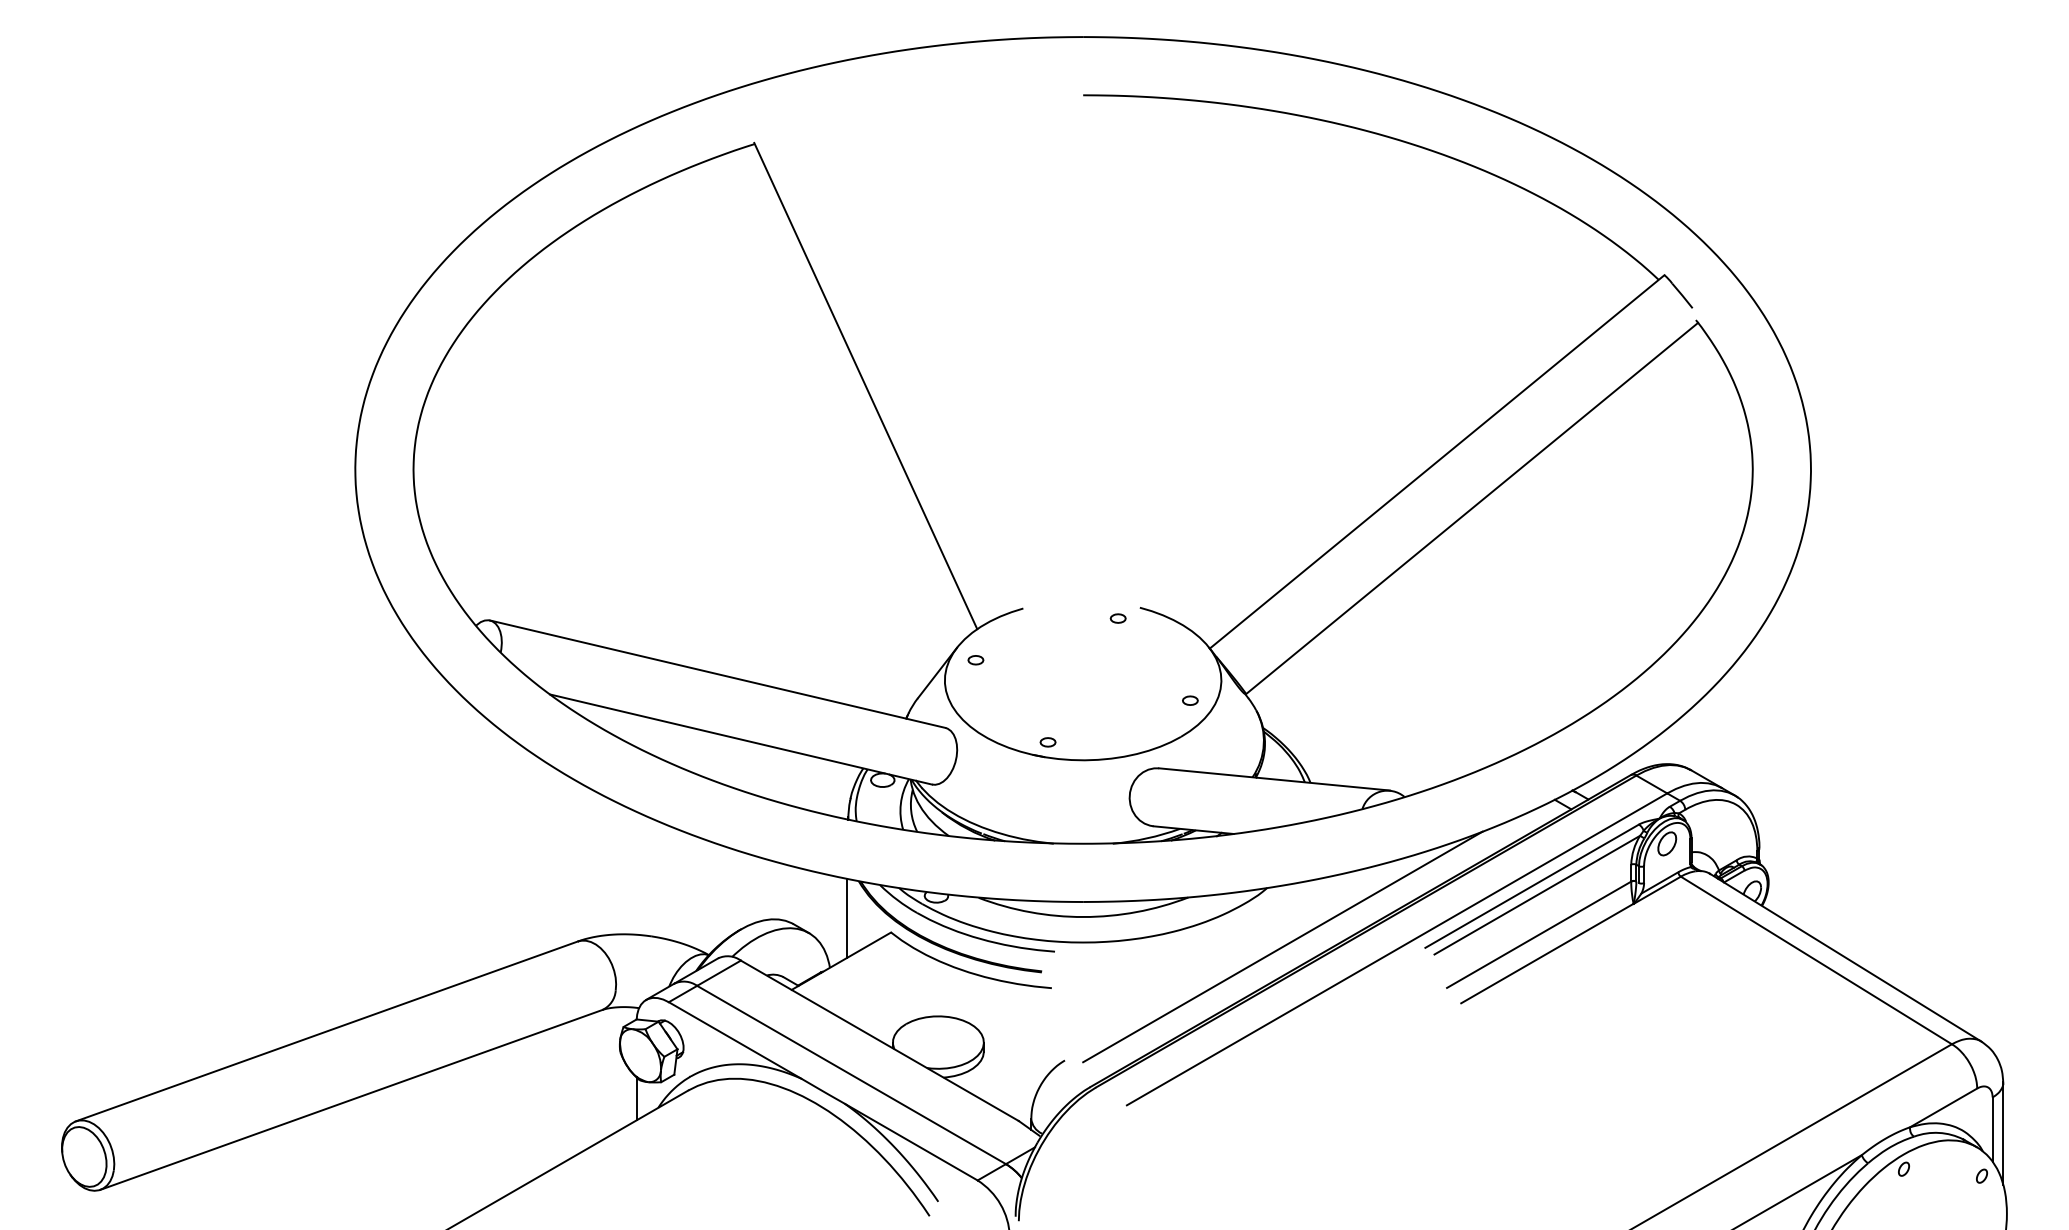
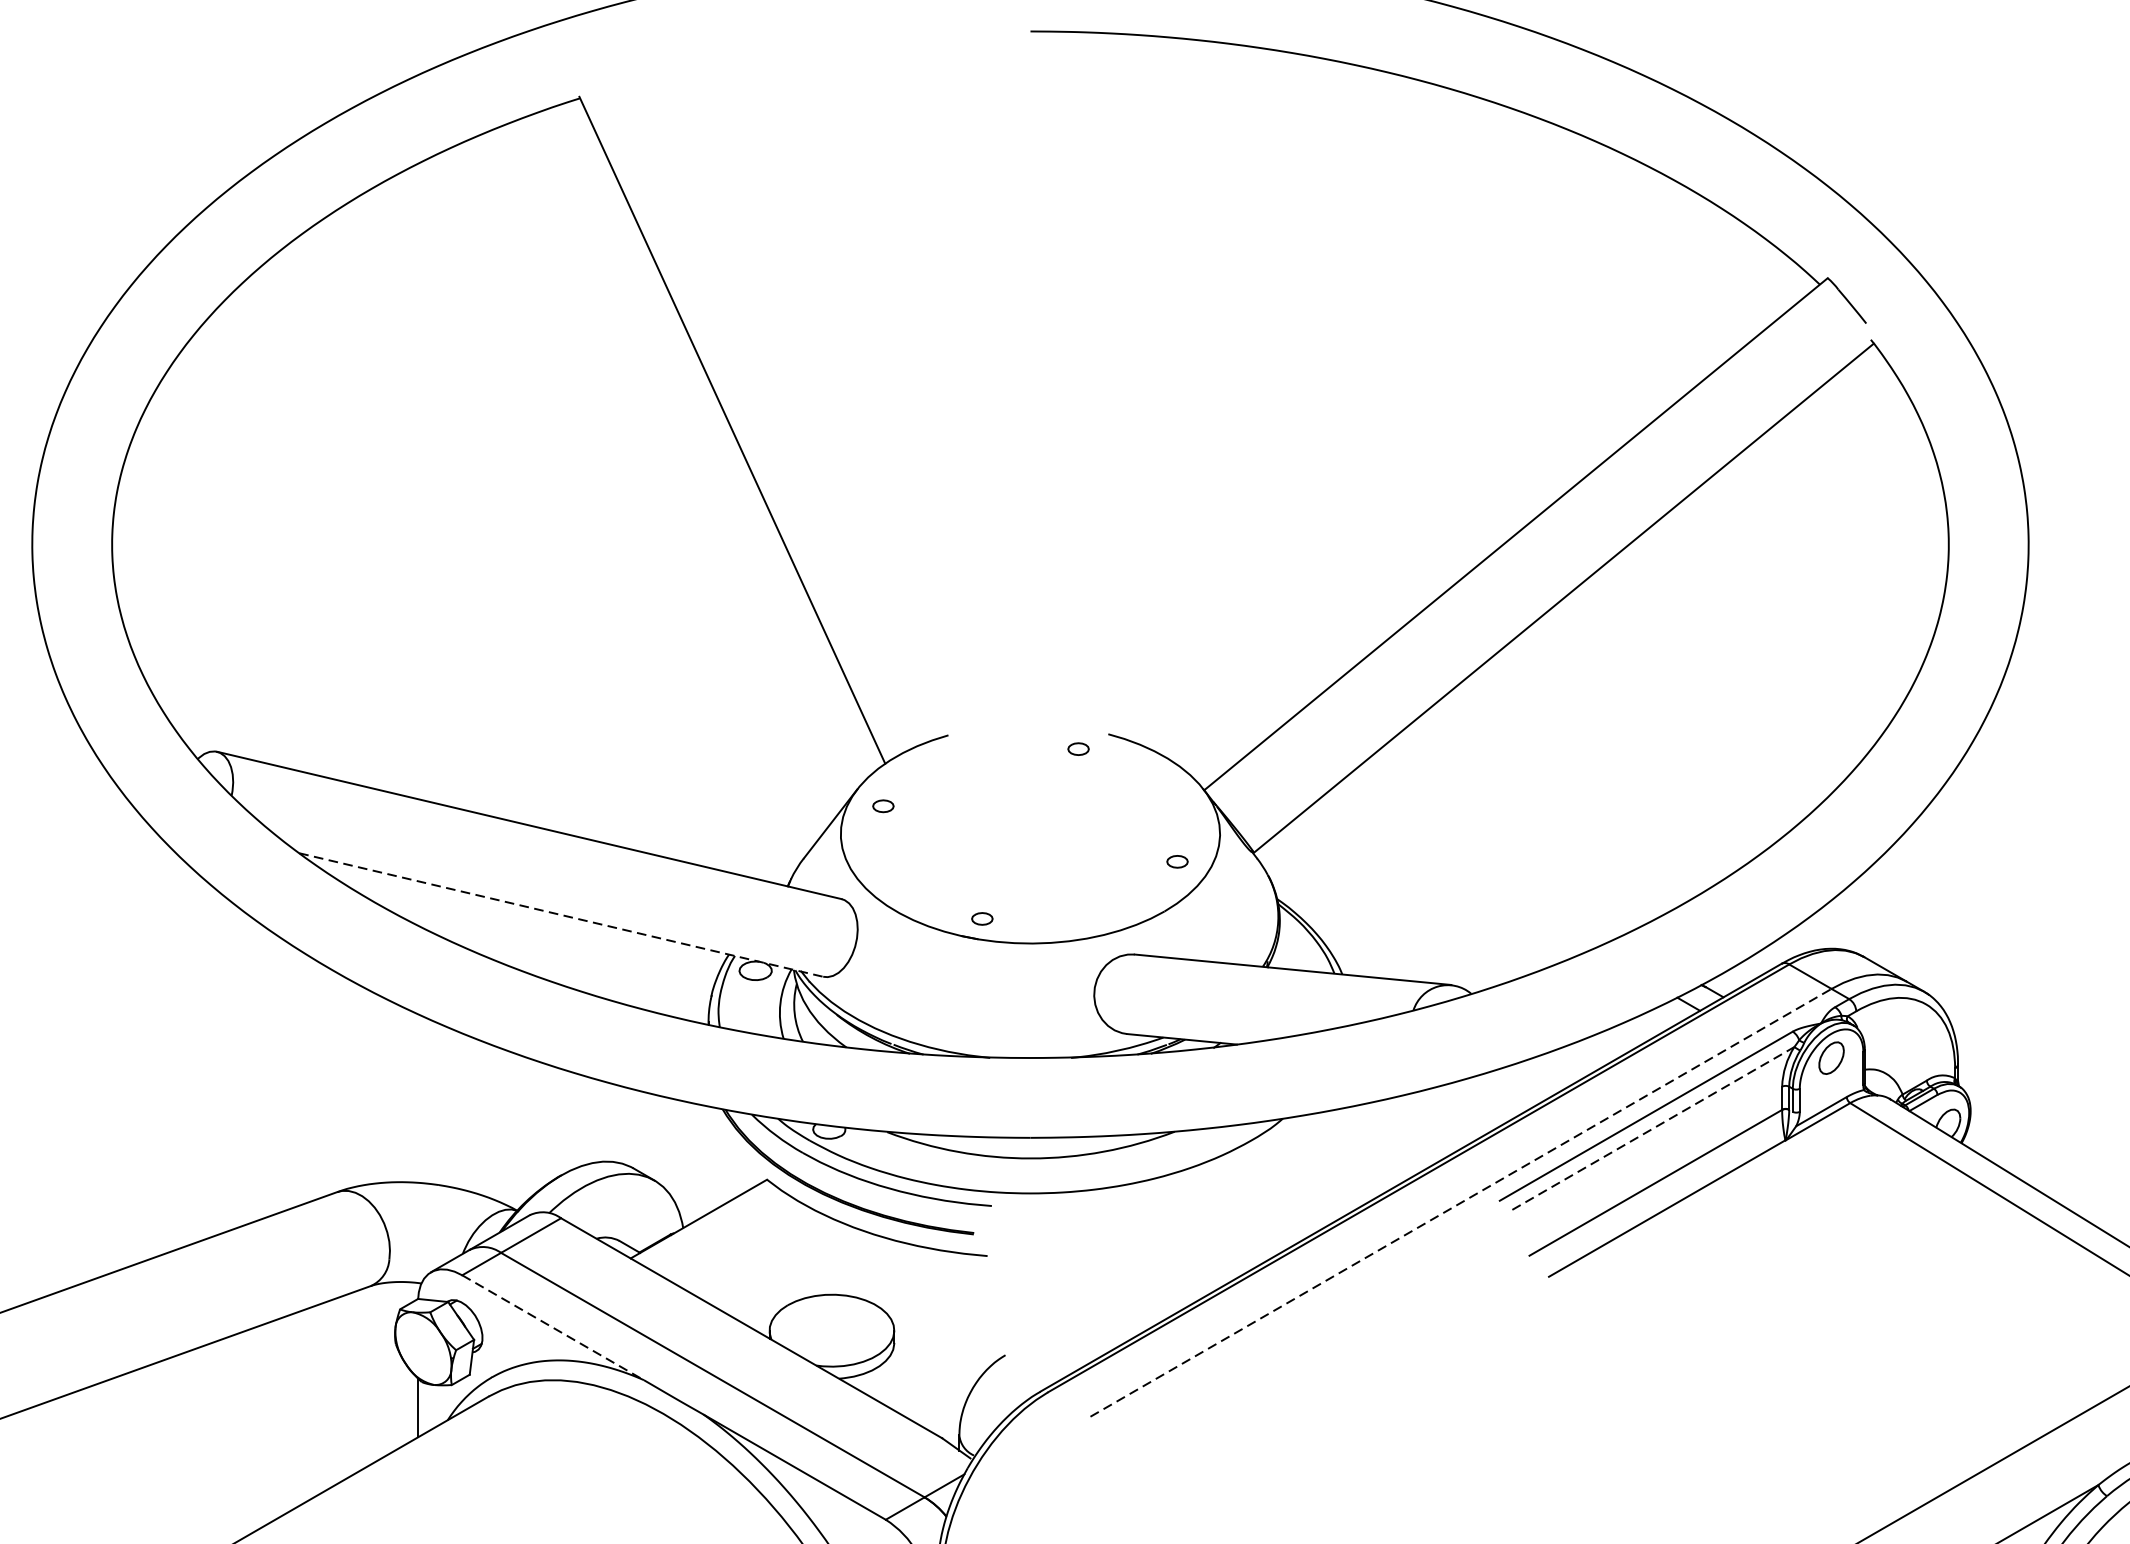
line: (741, 739) -> (561, 914), solid -> dashed
line: (1537, 895) -> (1653, 1128), solid -> dashed
line: (846, 918) -> (705, 1160), removed
line: (1282, 946) -> (1303, 1198), removed
line: (1397, 949) -> (1461, 1203), solid -> dashed
line: (735, 1040) -> (553, 1327), solid -> dashed

